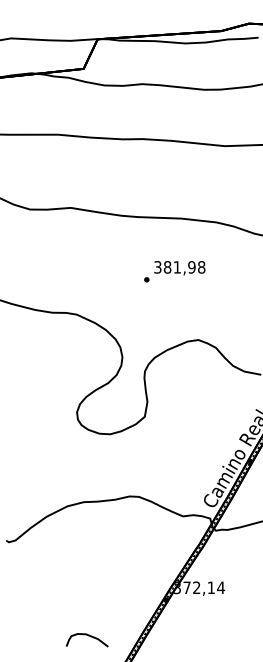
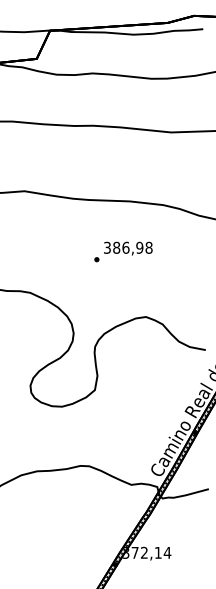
text: (177, 267) -> (126, 247), 381,98 -> 386,98

